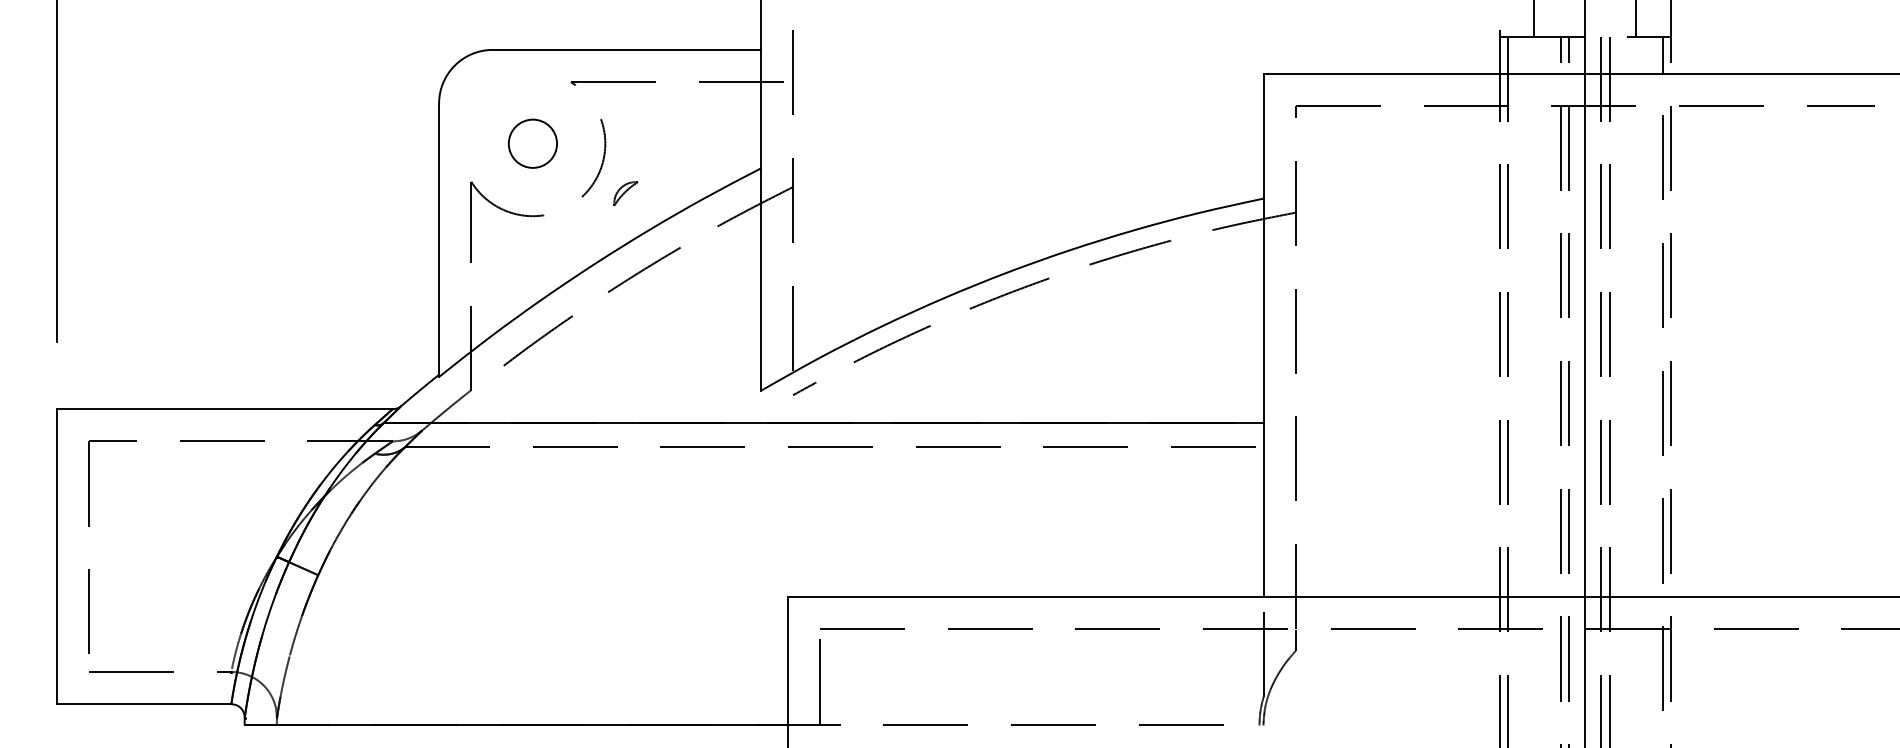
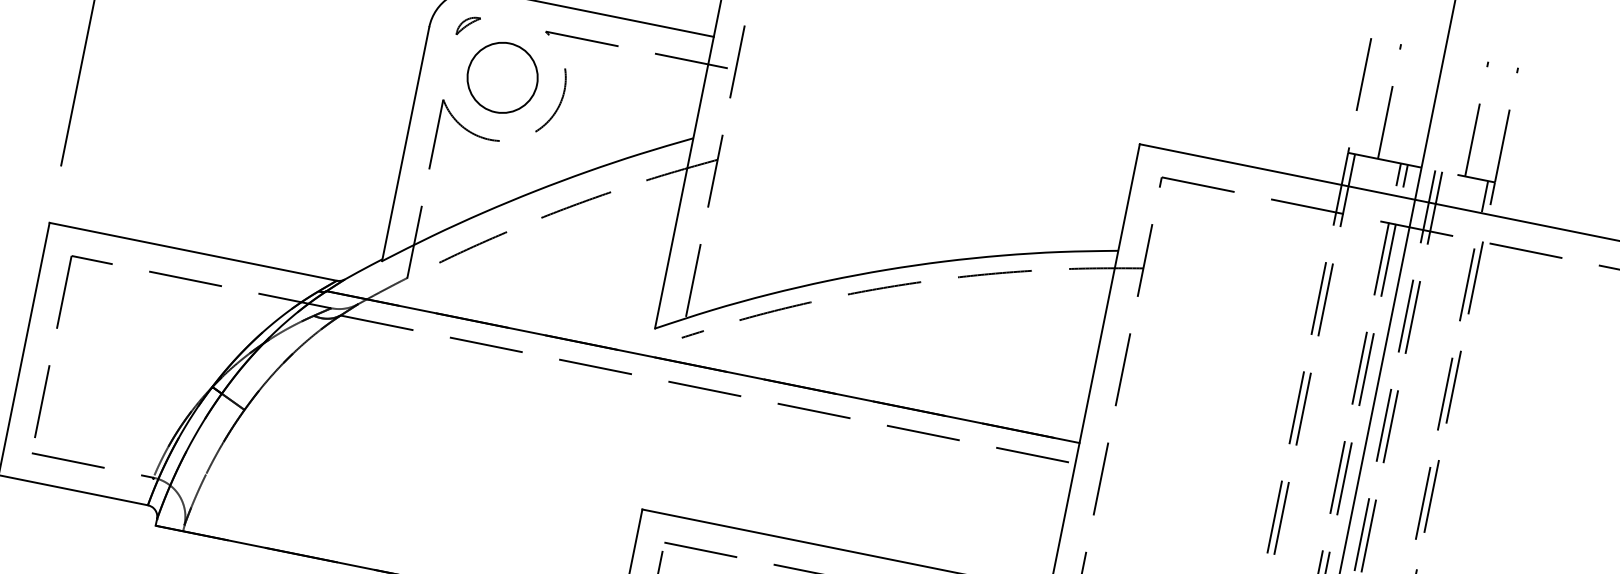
circle: (532, 143) -> (502, 77), size x1.67
part: (625, 193) -> (468, 26), moved

